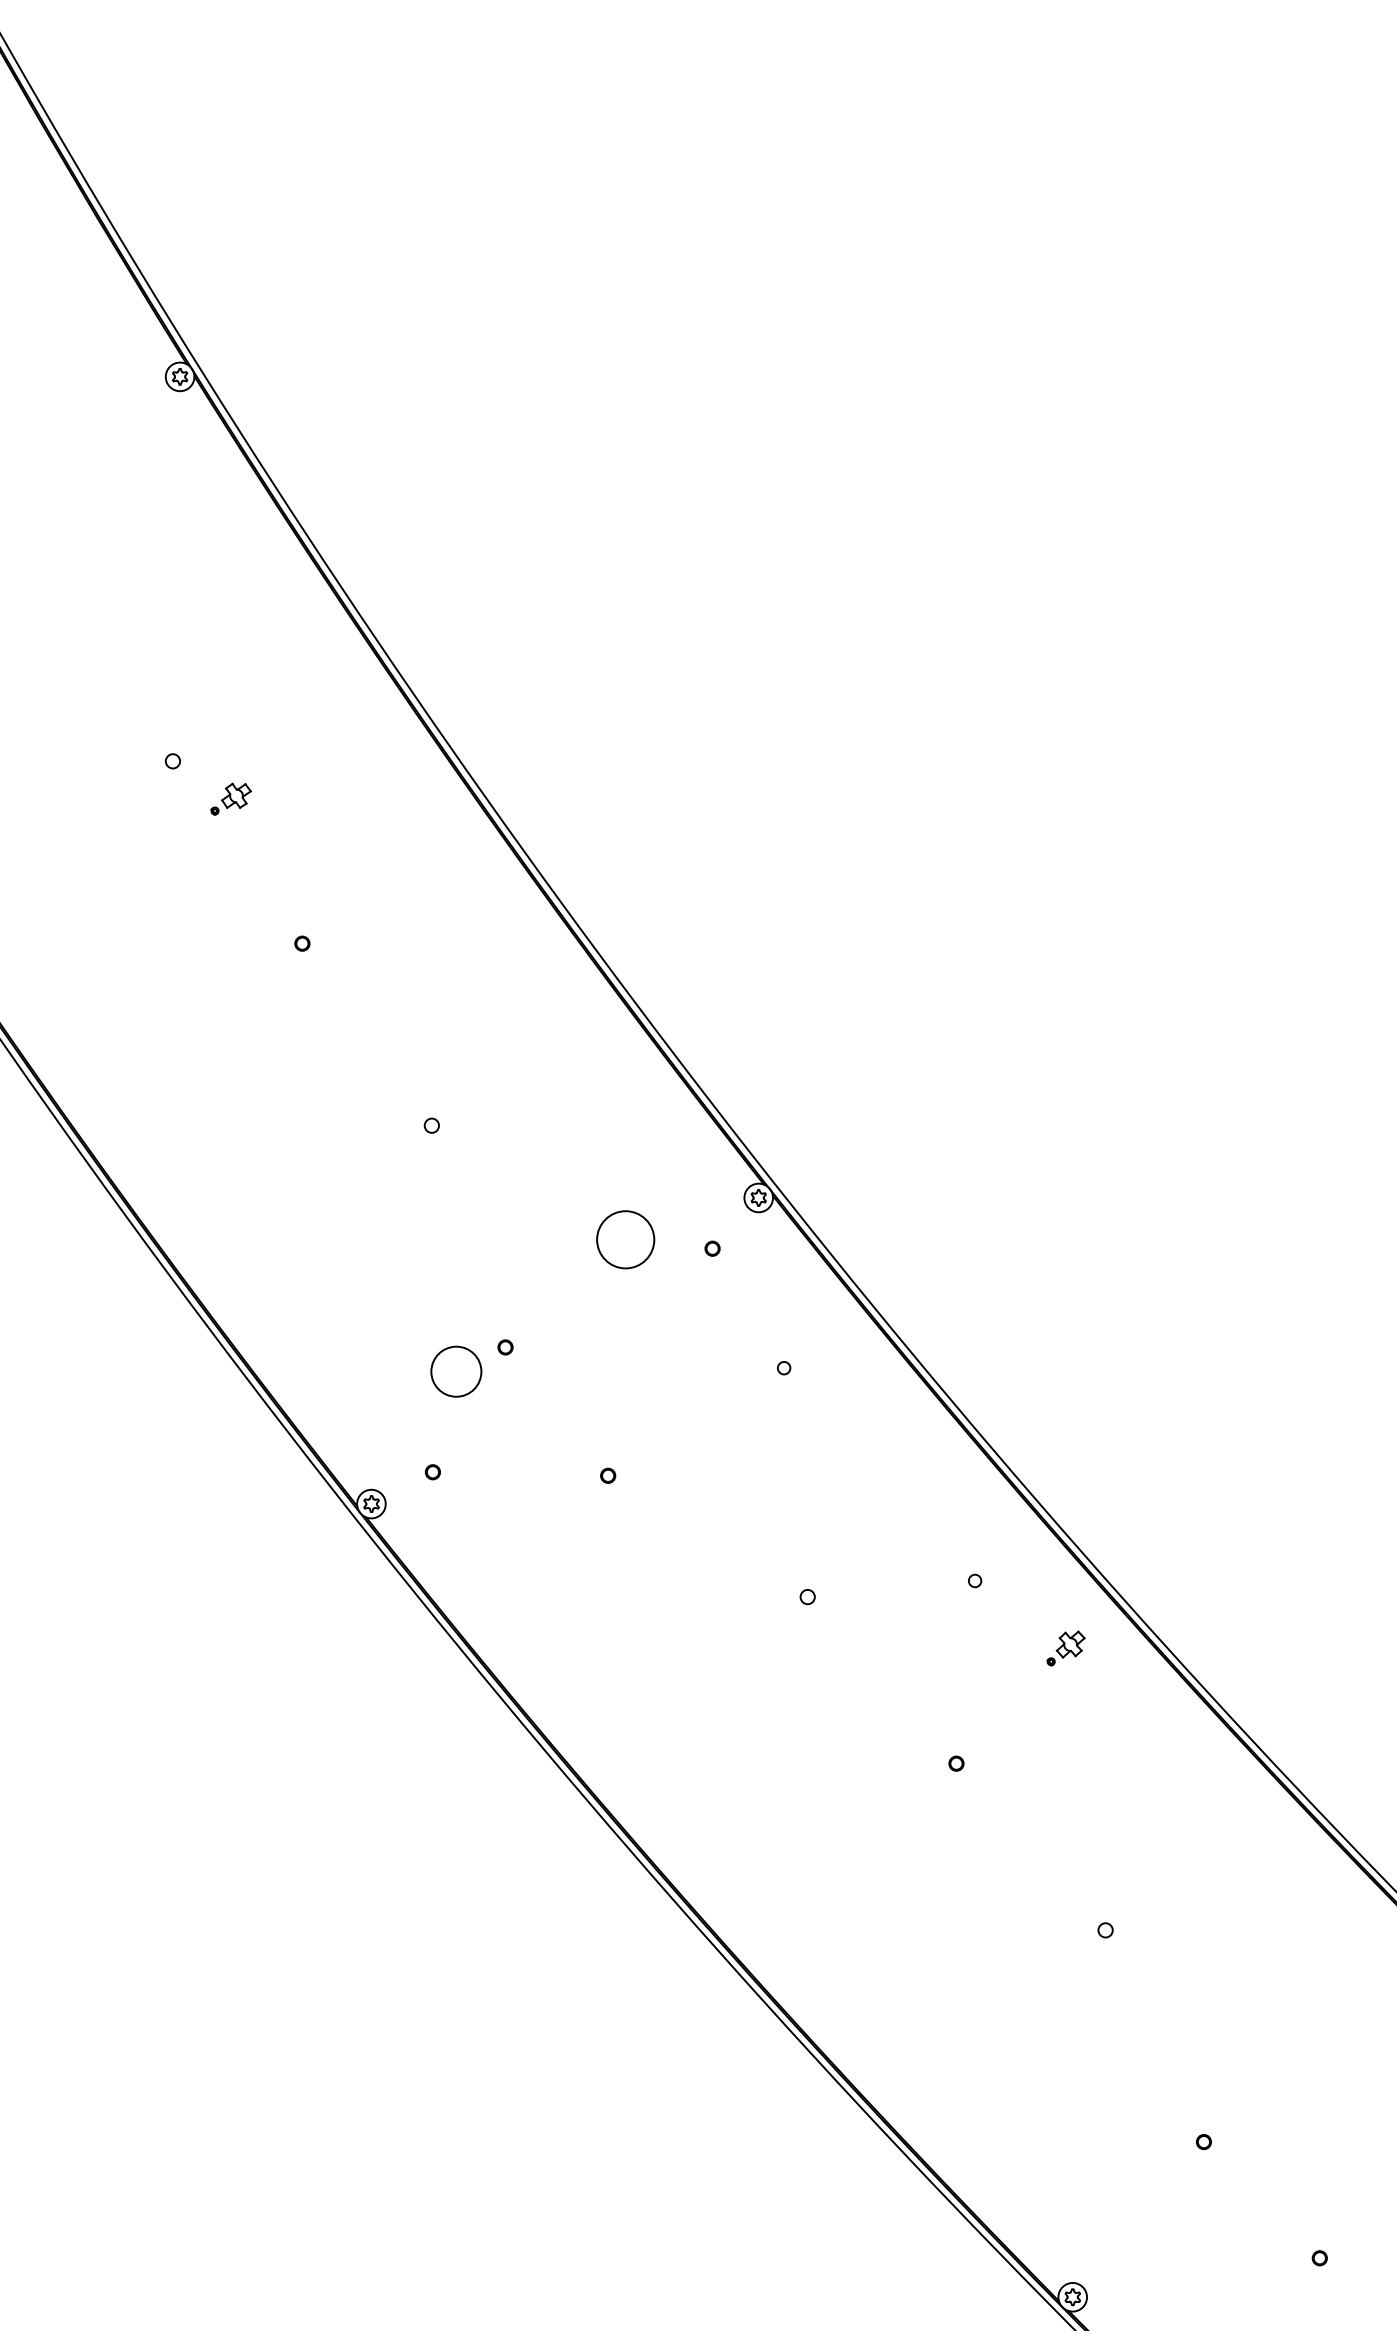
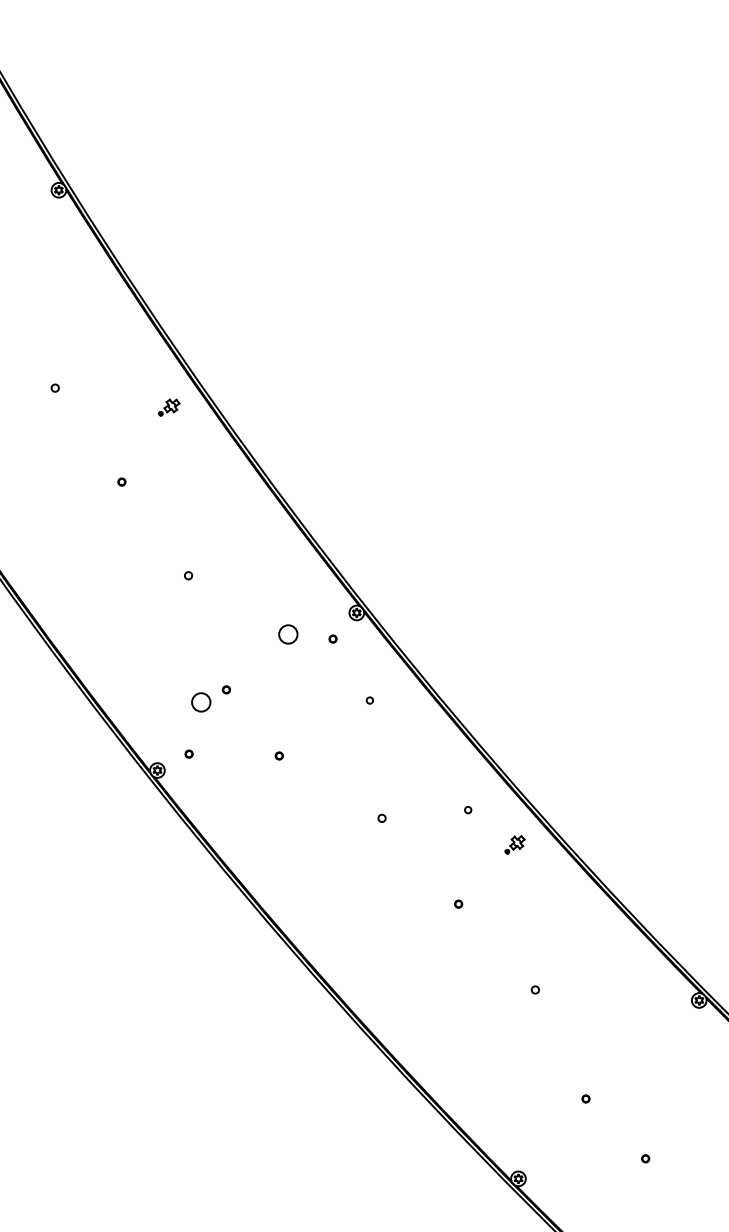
part: (231, 798) -> (169, 407), moved
circle: (625, 1239) -> (288, 634), size x0.62
circle: (456, 1371) -> (201, 702), size x0.71

